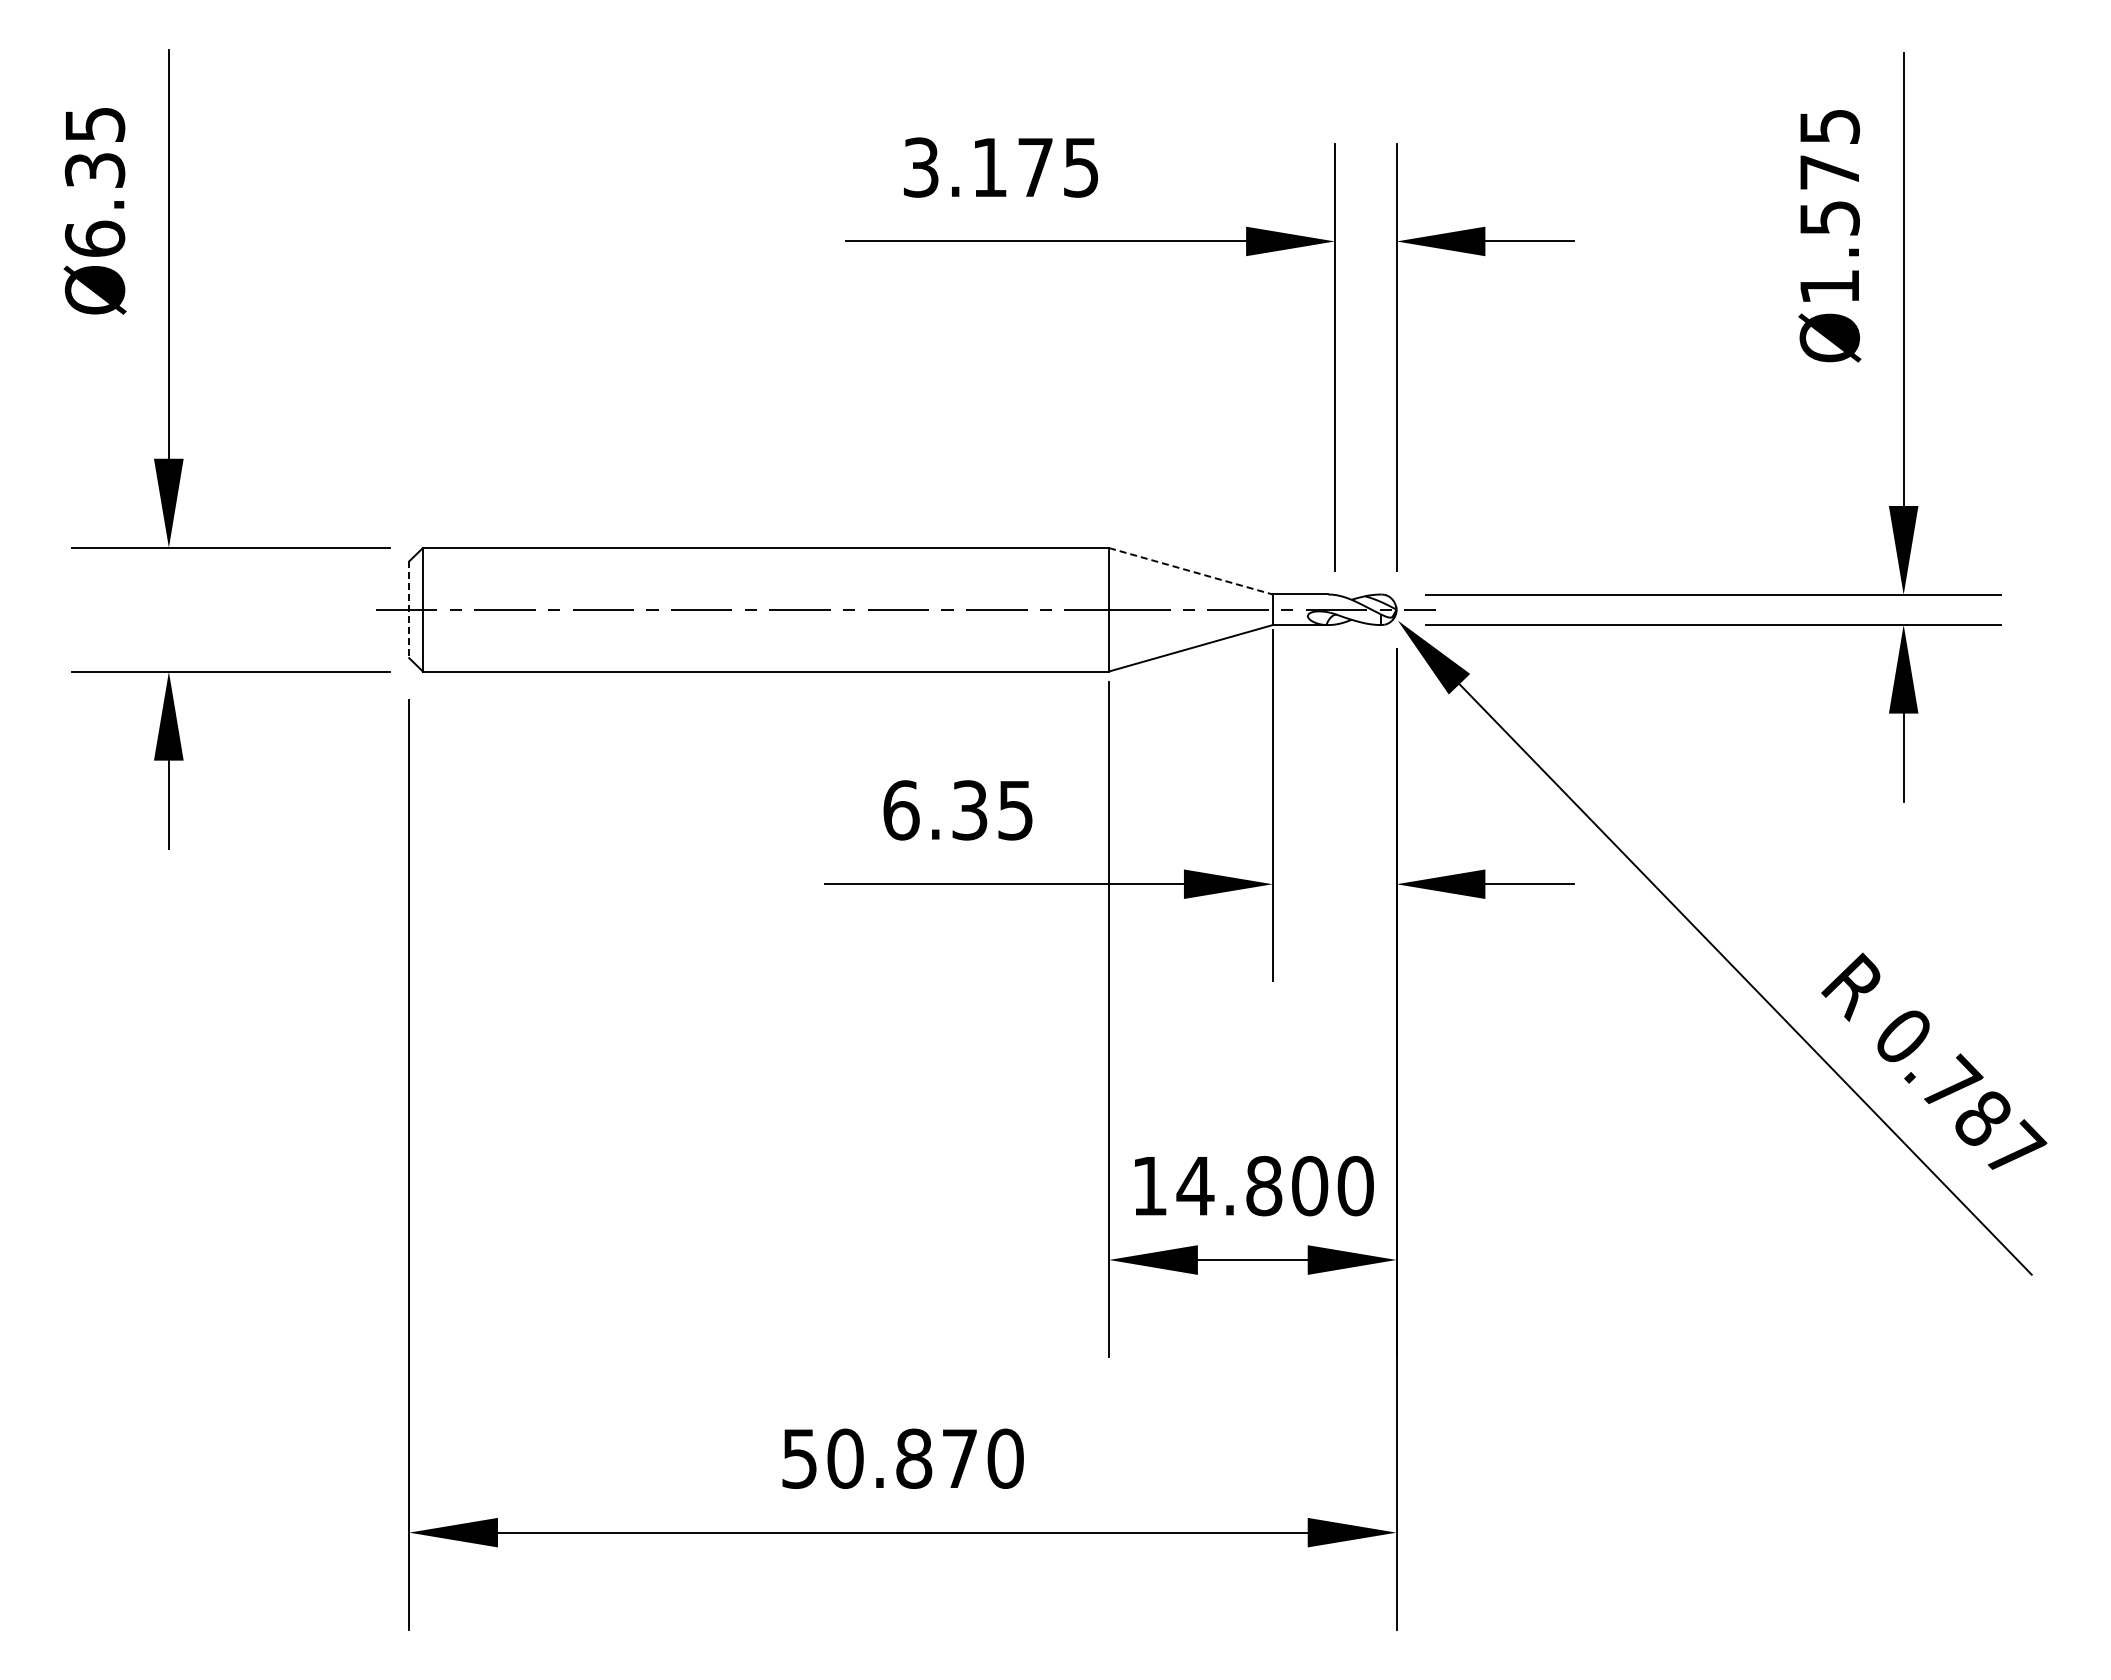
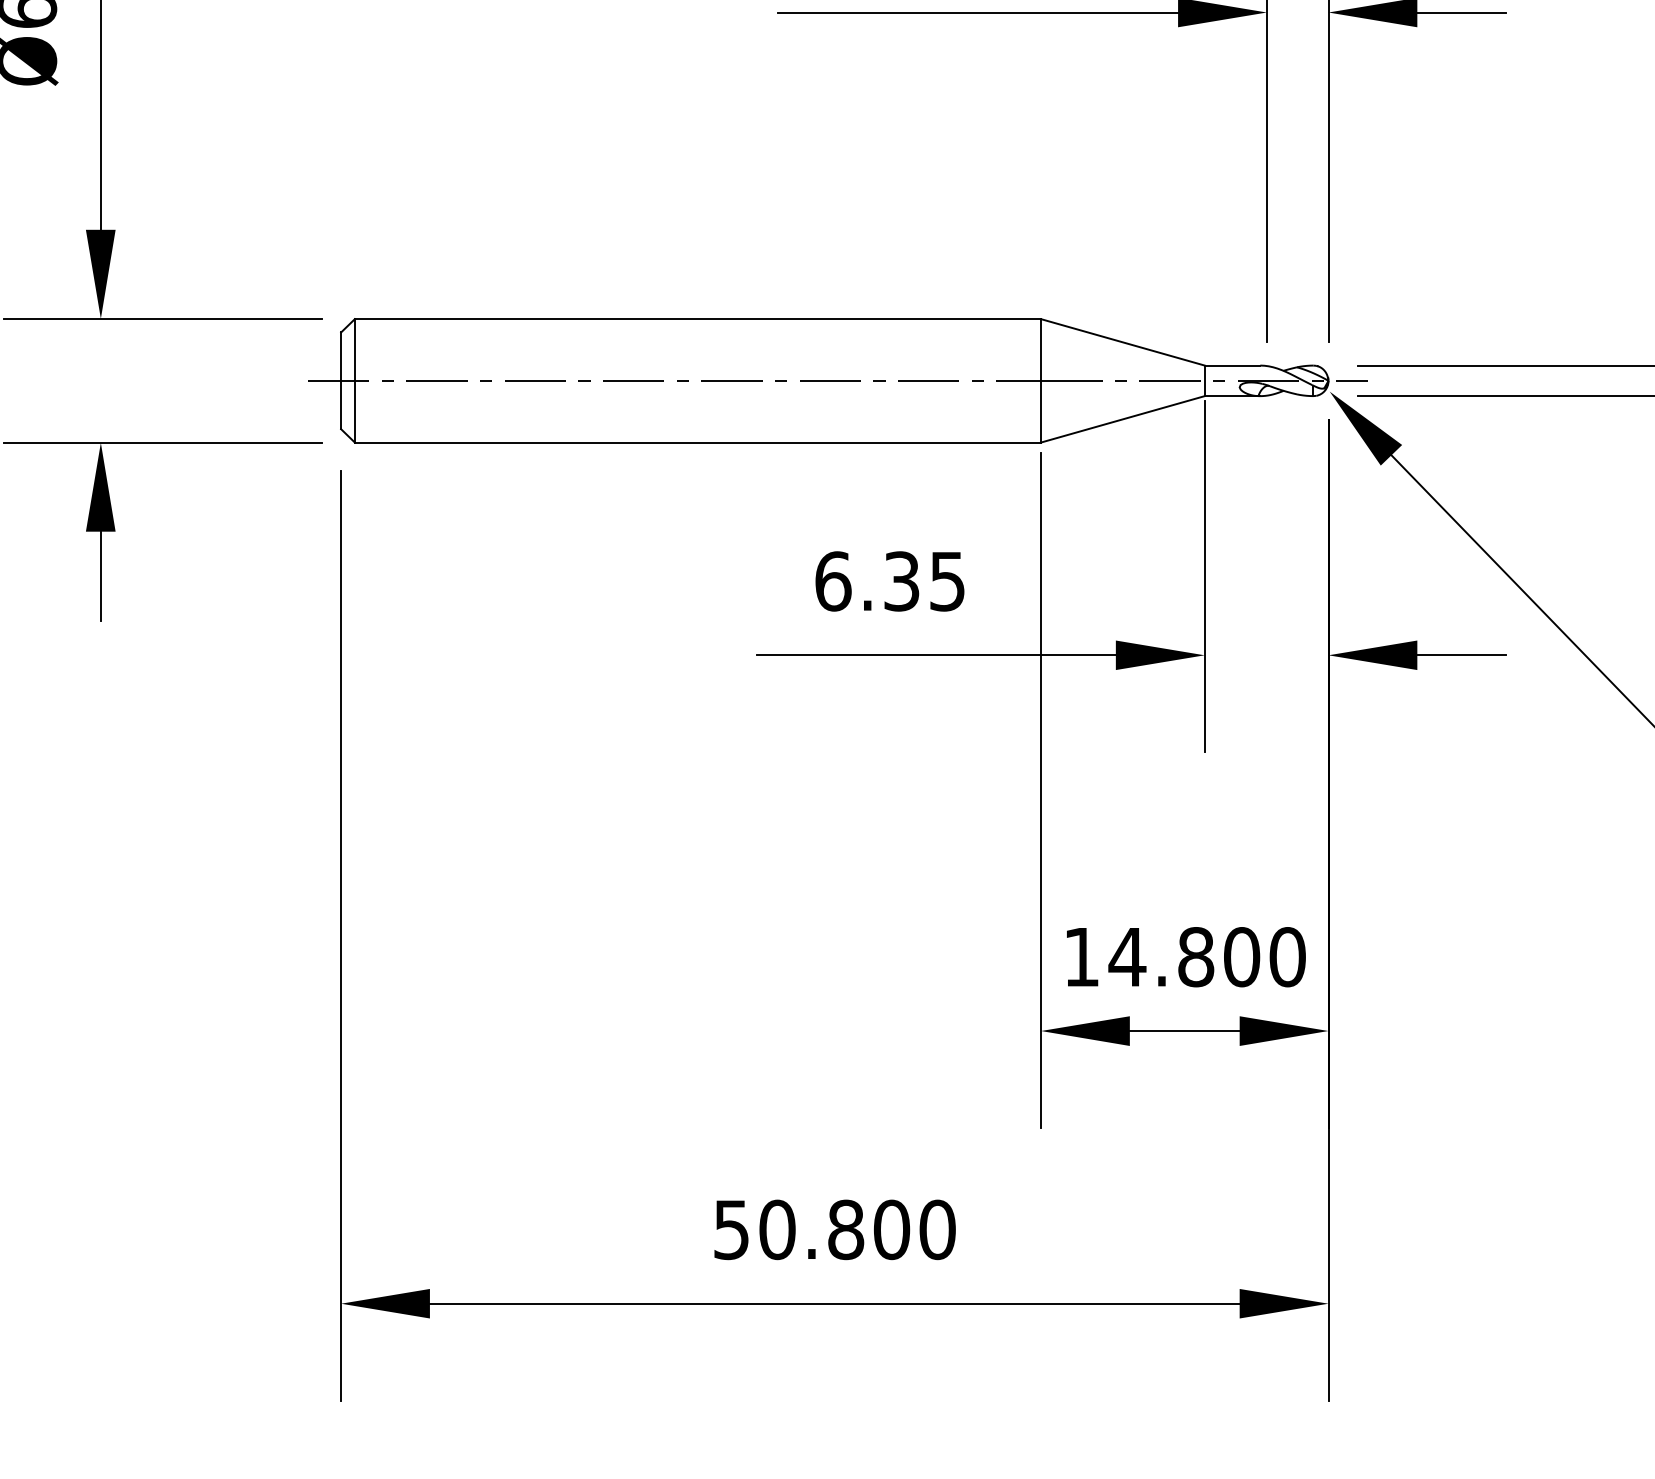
line: (1191, 571) -> (1123, 342), dashed -> solid
line: (409, 610) -> (341, 381), dashed -> solid
text: (960, 1458) -> (892, 1229), 50.870 -> 50.800

